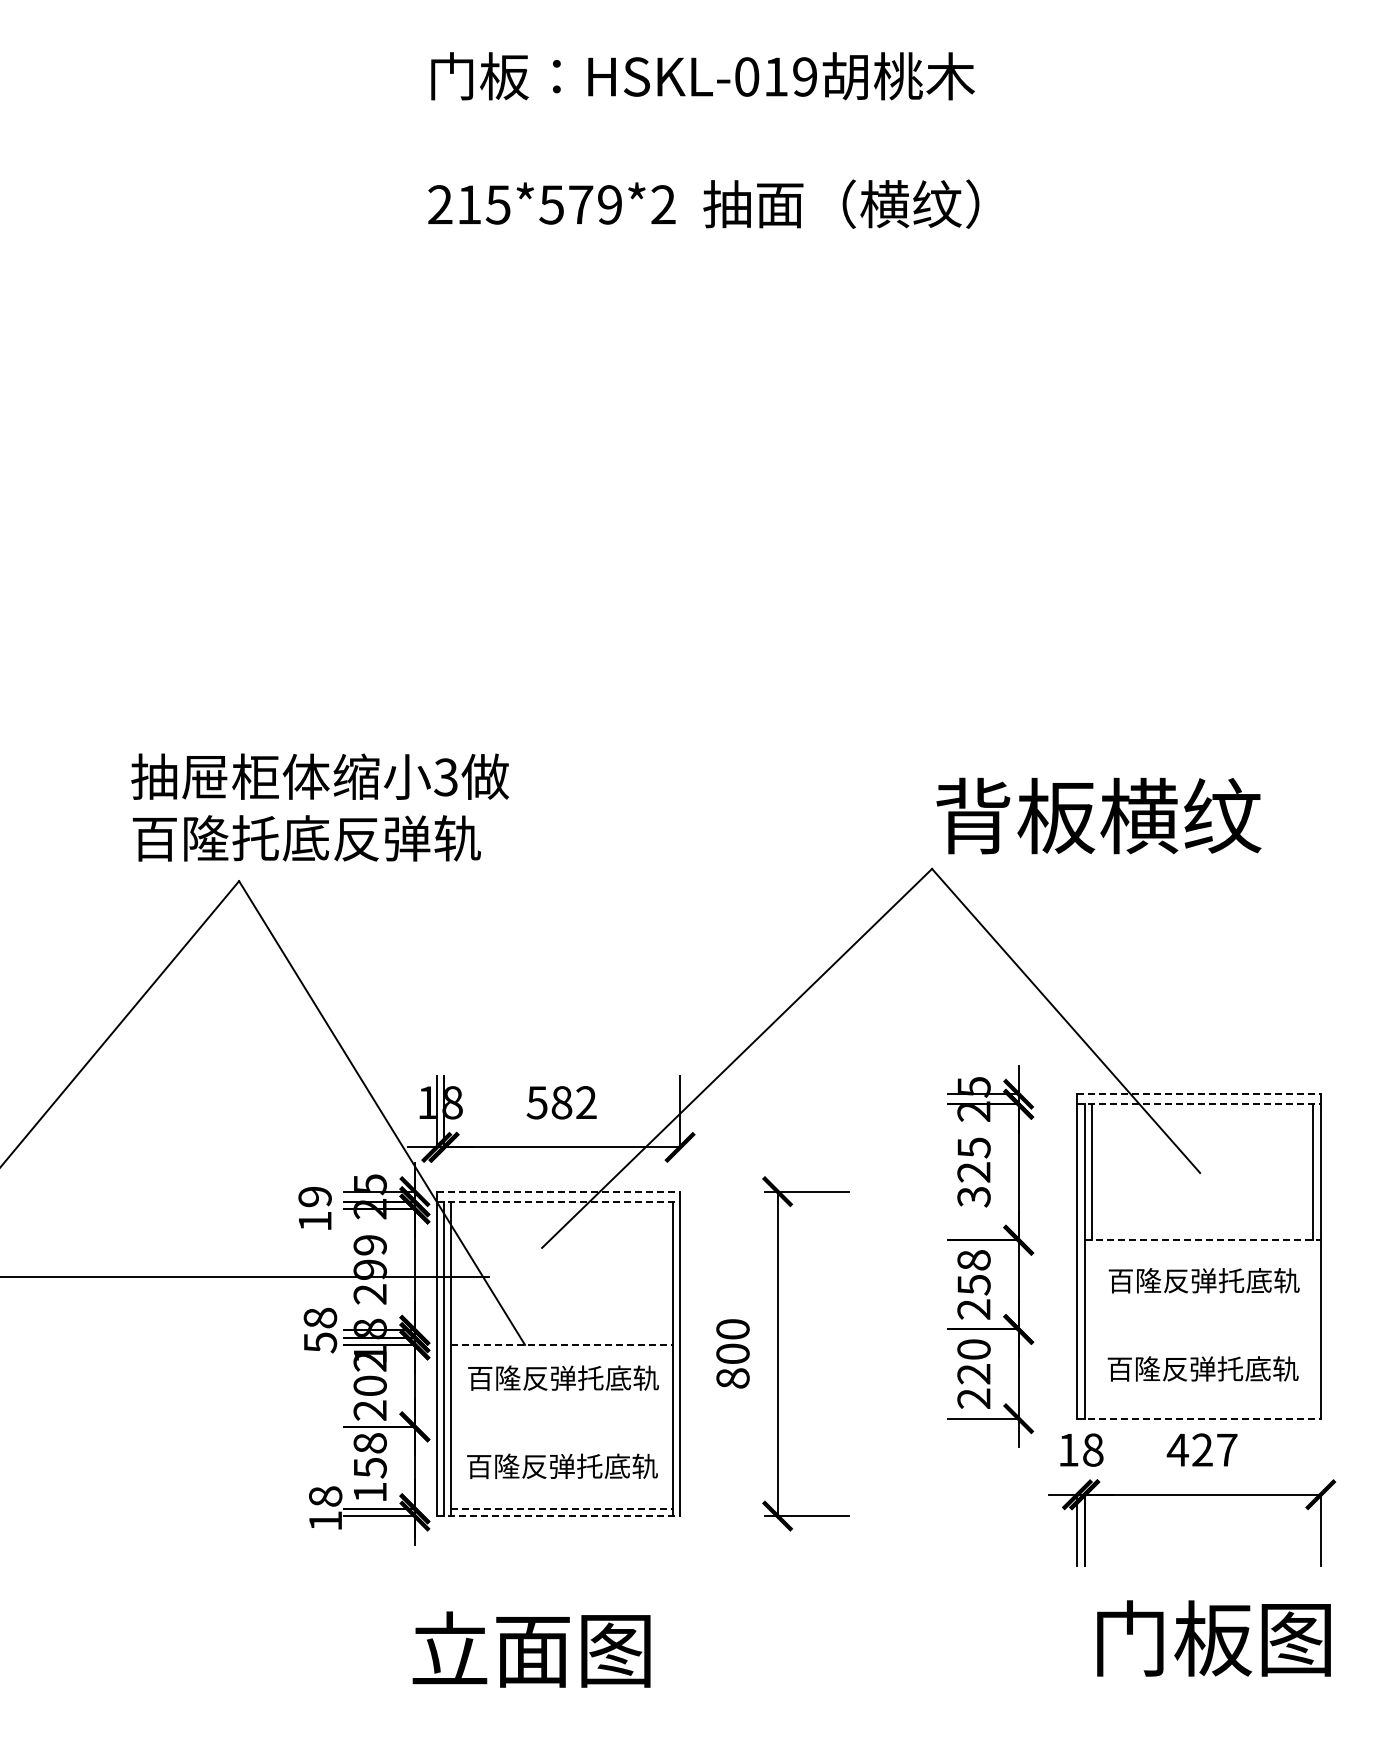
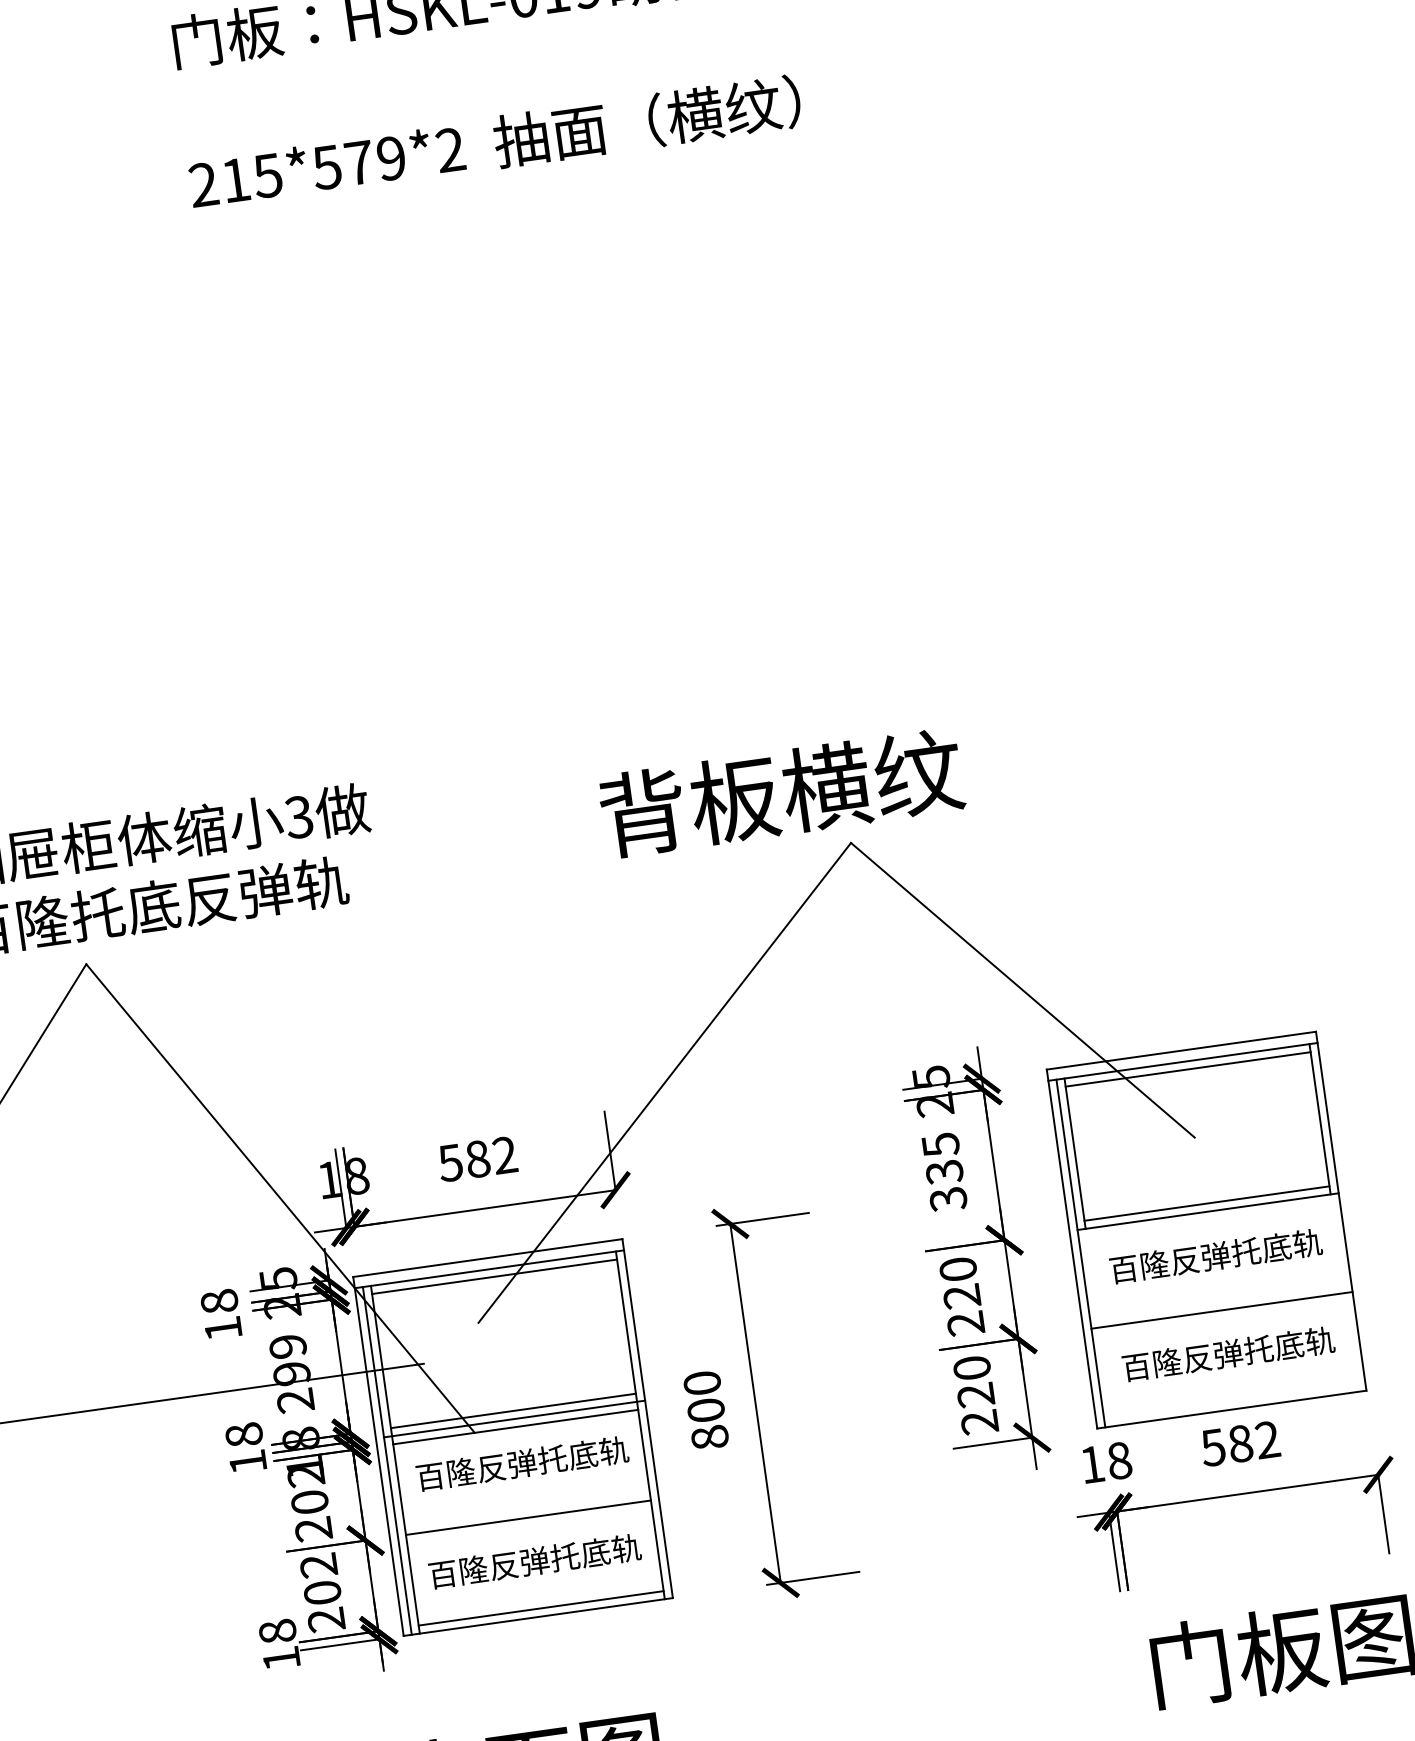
text: (1098, 815) -> (781, 792), moved
line: (1199, 1094) -> (1181, 1050), dashed -> solid
line: (1199, 1104) -> (1183, 1061), dashed -> solid
line: (1202, 1111) -> (1187, 1069), added
text: (974, 1172) -> (945, 1172), 325 -> 335
line: (558, 1191) -> (487, 1257), dashed -> solid
text: (314, 1196) -> (218, 1301), 19 -> 18
line: (558, 1201) -> (489, 1268), dashed -> solid
line: (561, 1209) -> (494, 1277), added
line: (1202, 1232) -> (1206, 1203), added
line: (1203, 1240) -> (1209, 1211), dashed -> solid
text: (973, 1272) -> (959, 1282), 258 -> 220
line: (1202, 1329) -> (1221, 1310), added
line: (561, 1330) -> (512, 1411), added
line: (562, 1337) -> (515, 1418), added
text: (320, 1342) -> (248, 1461), 58 -> 18
line: (562, 1344) -> (516, 1426), dashed -> solid
line: (1199, 1418) -> (1232, 1409), dashed -> solid
line: (561, 1426) -> (527, 1517), added
text: (1201, 1449) -> (1239, 1443), 427 -> 582
text: (369, 1467) -> (321, 1592), 158 -> 202
line: (562, 1508) -> (541, 1607), dashed -> solid
line: (558, 1516) -> (538, 1617), dashed -> solid

